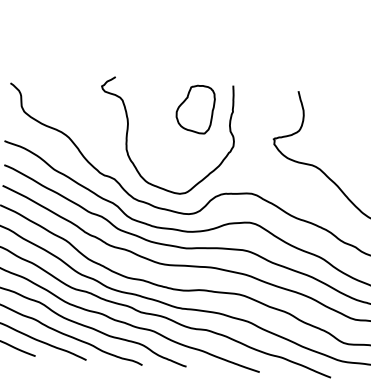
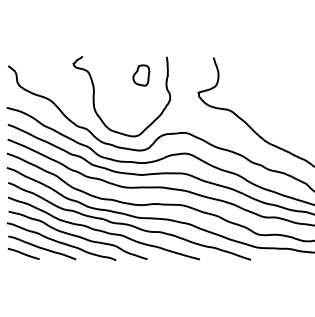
part: (195, 109) -> (141, 75), size x0.6

